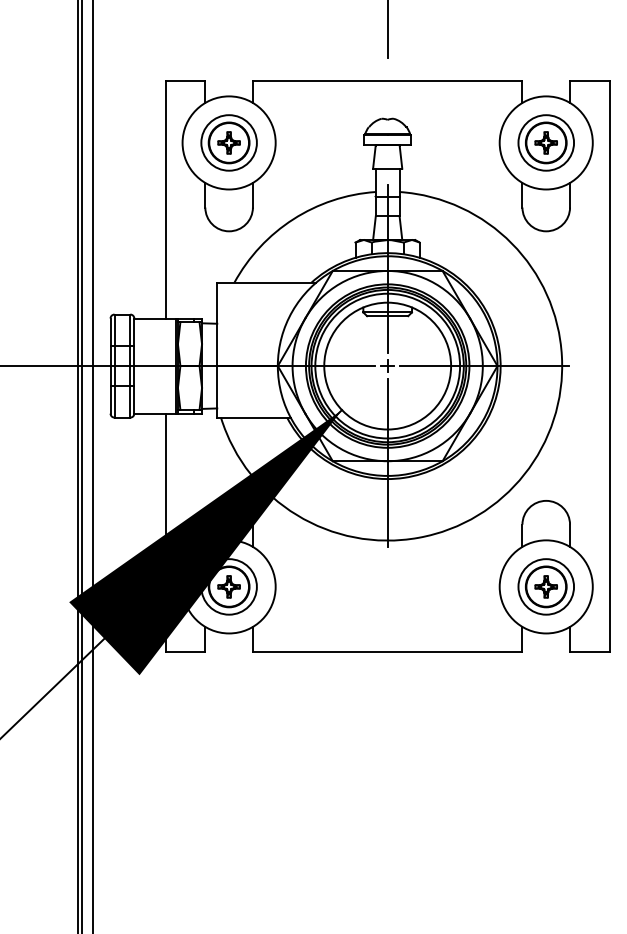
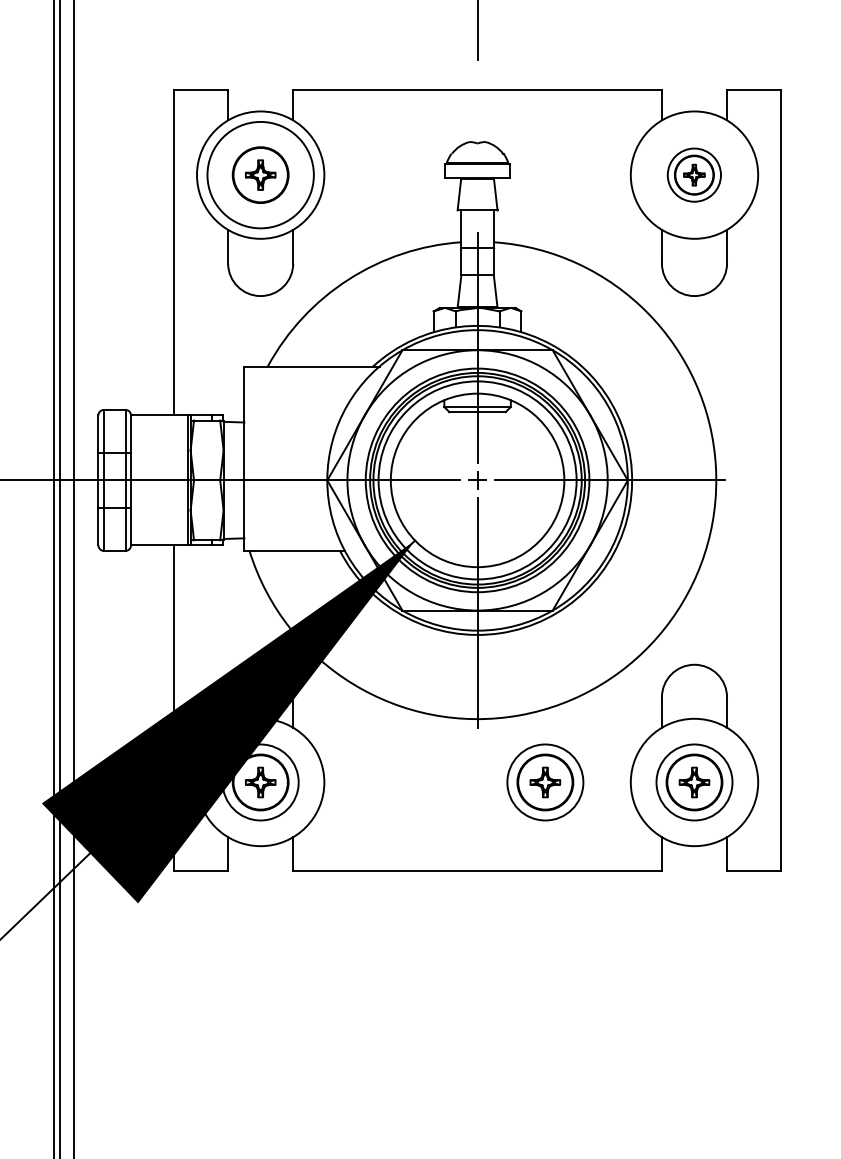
circle: (228, 142) -> (259, 174), size x1.4
part: (545, 142) -> (693, 174), size x0.7
part: (436, 586) -> (544, 781), added

